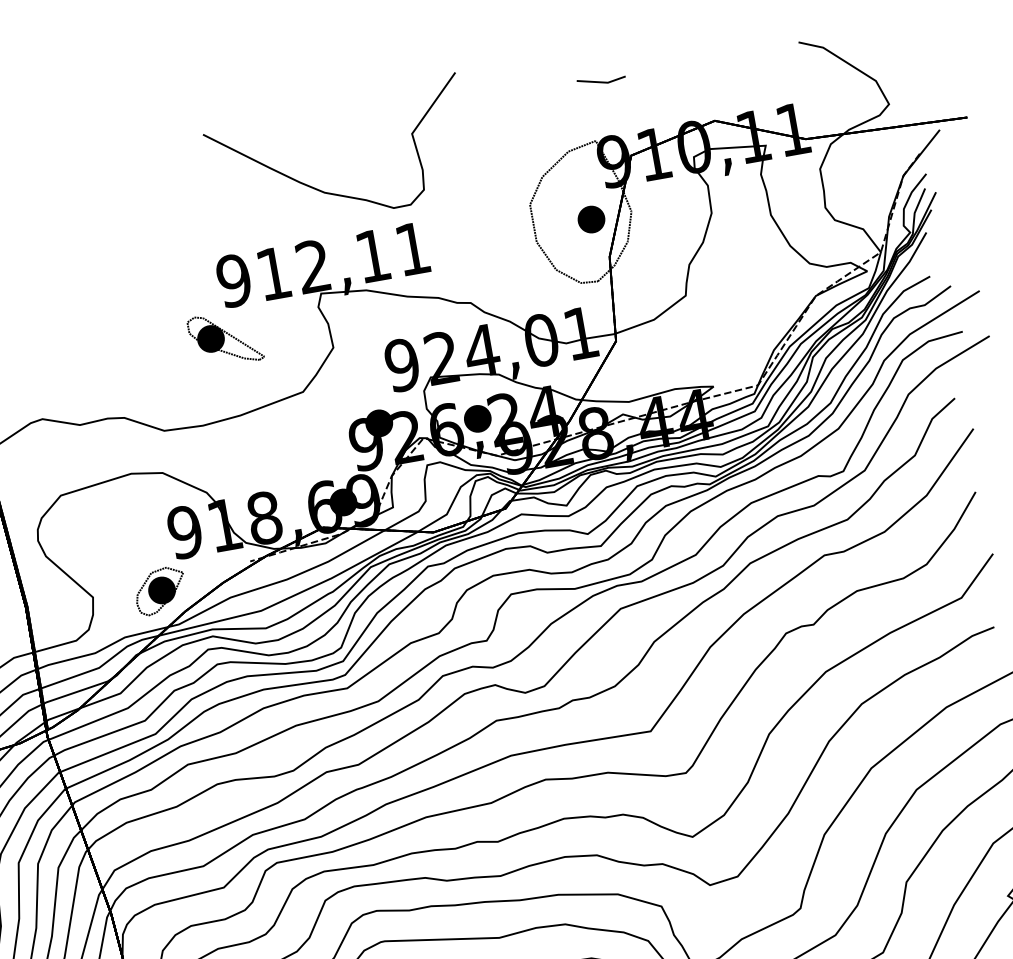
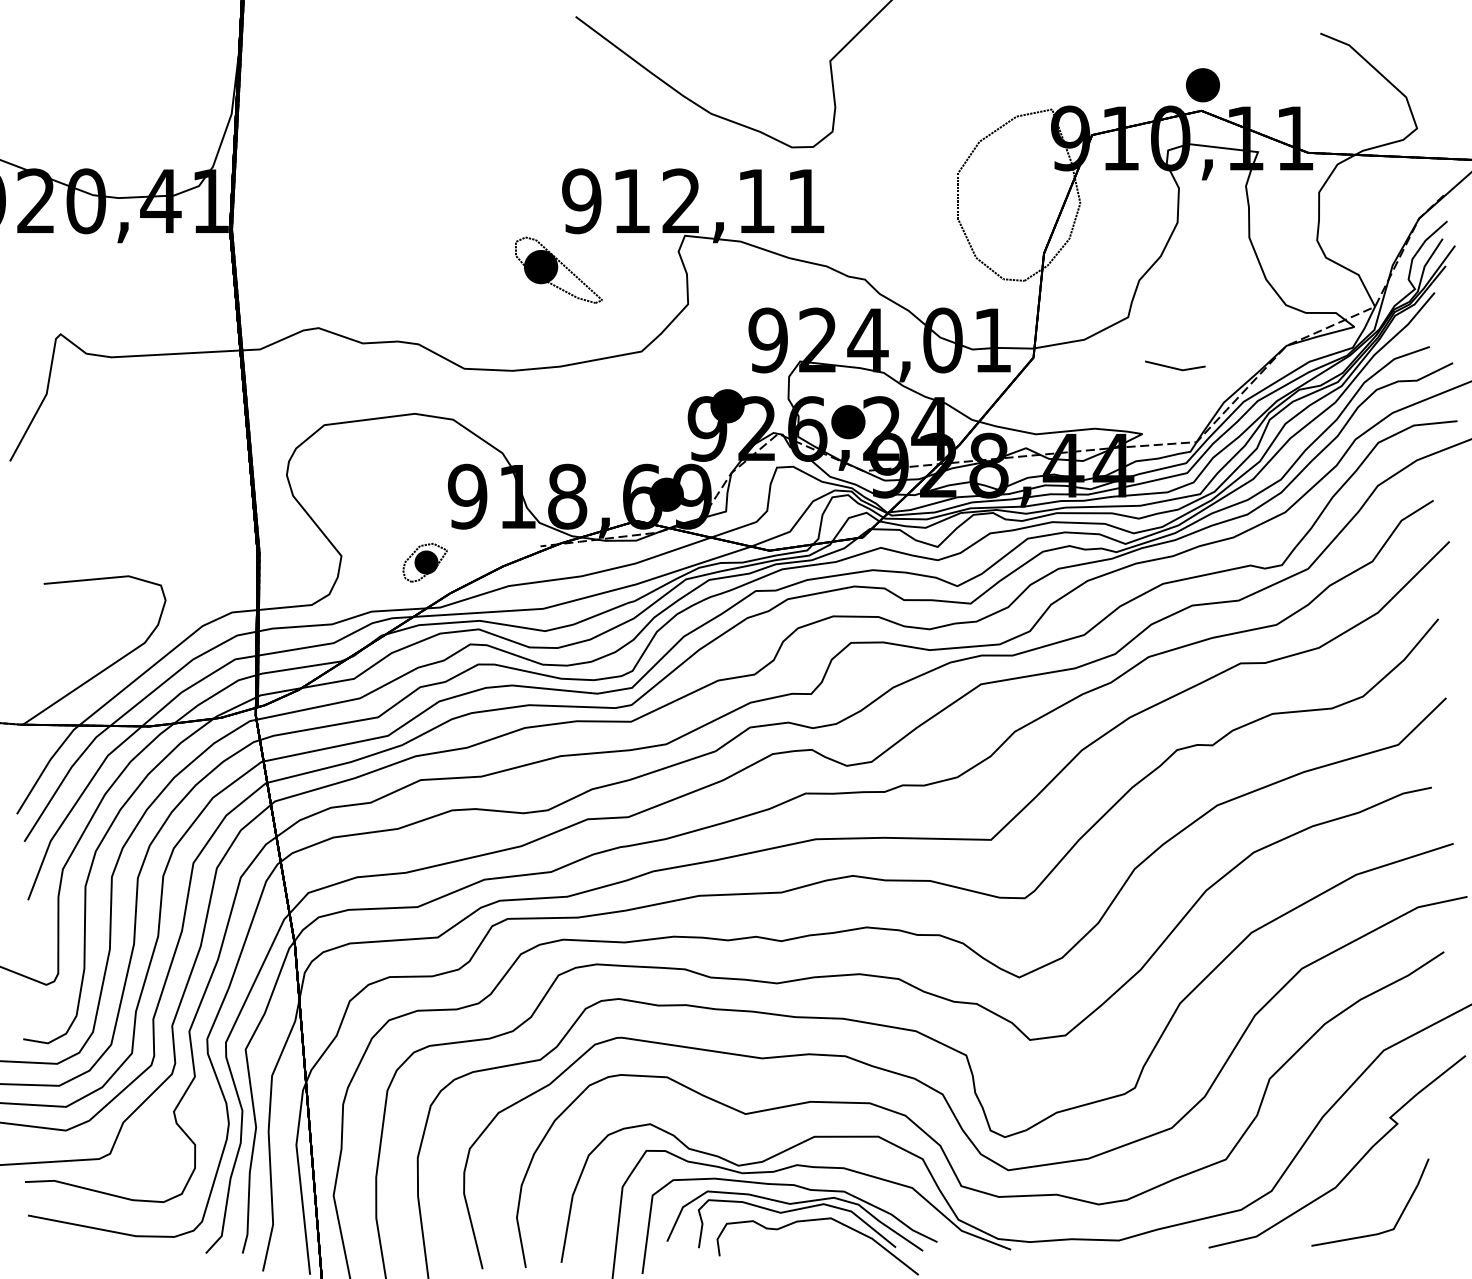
line: (601, 81) -> (1175, 367), moved
part: (591, 219) -> (1202, 85), moved
part: (160, 590) -> (425, 562), size x0.7

